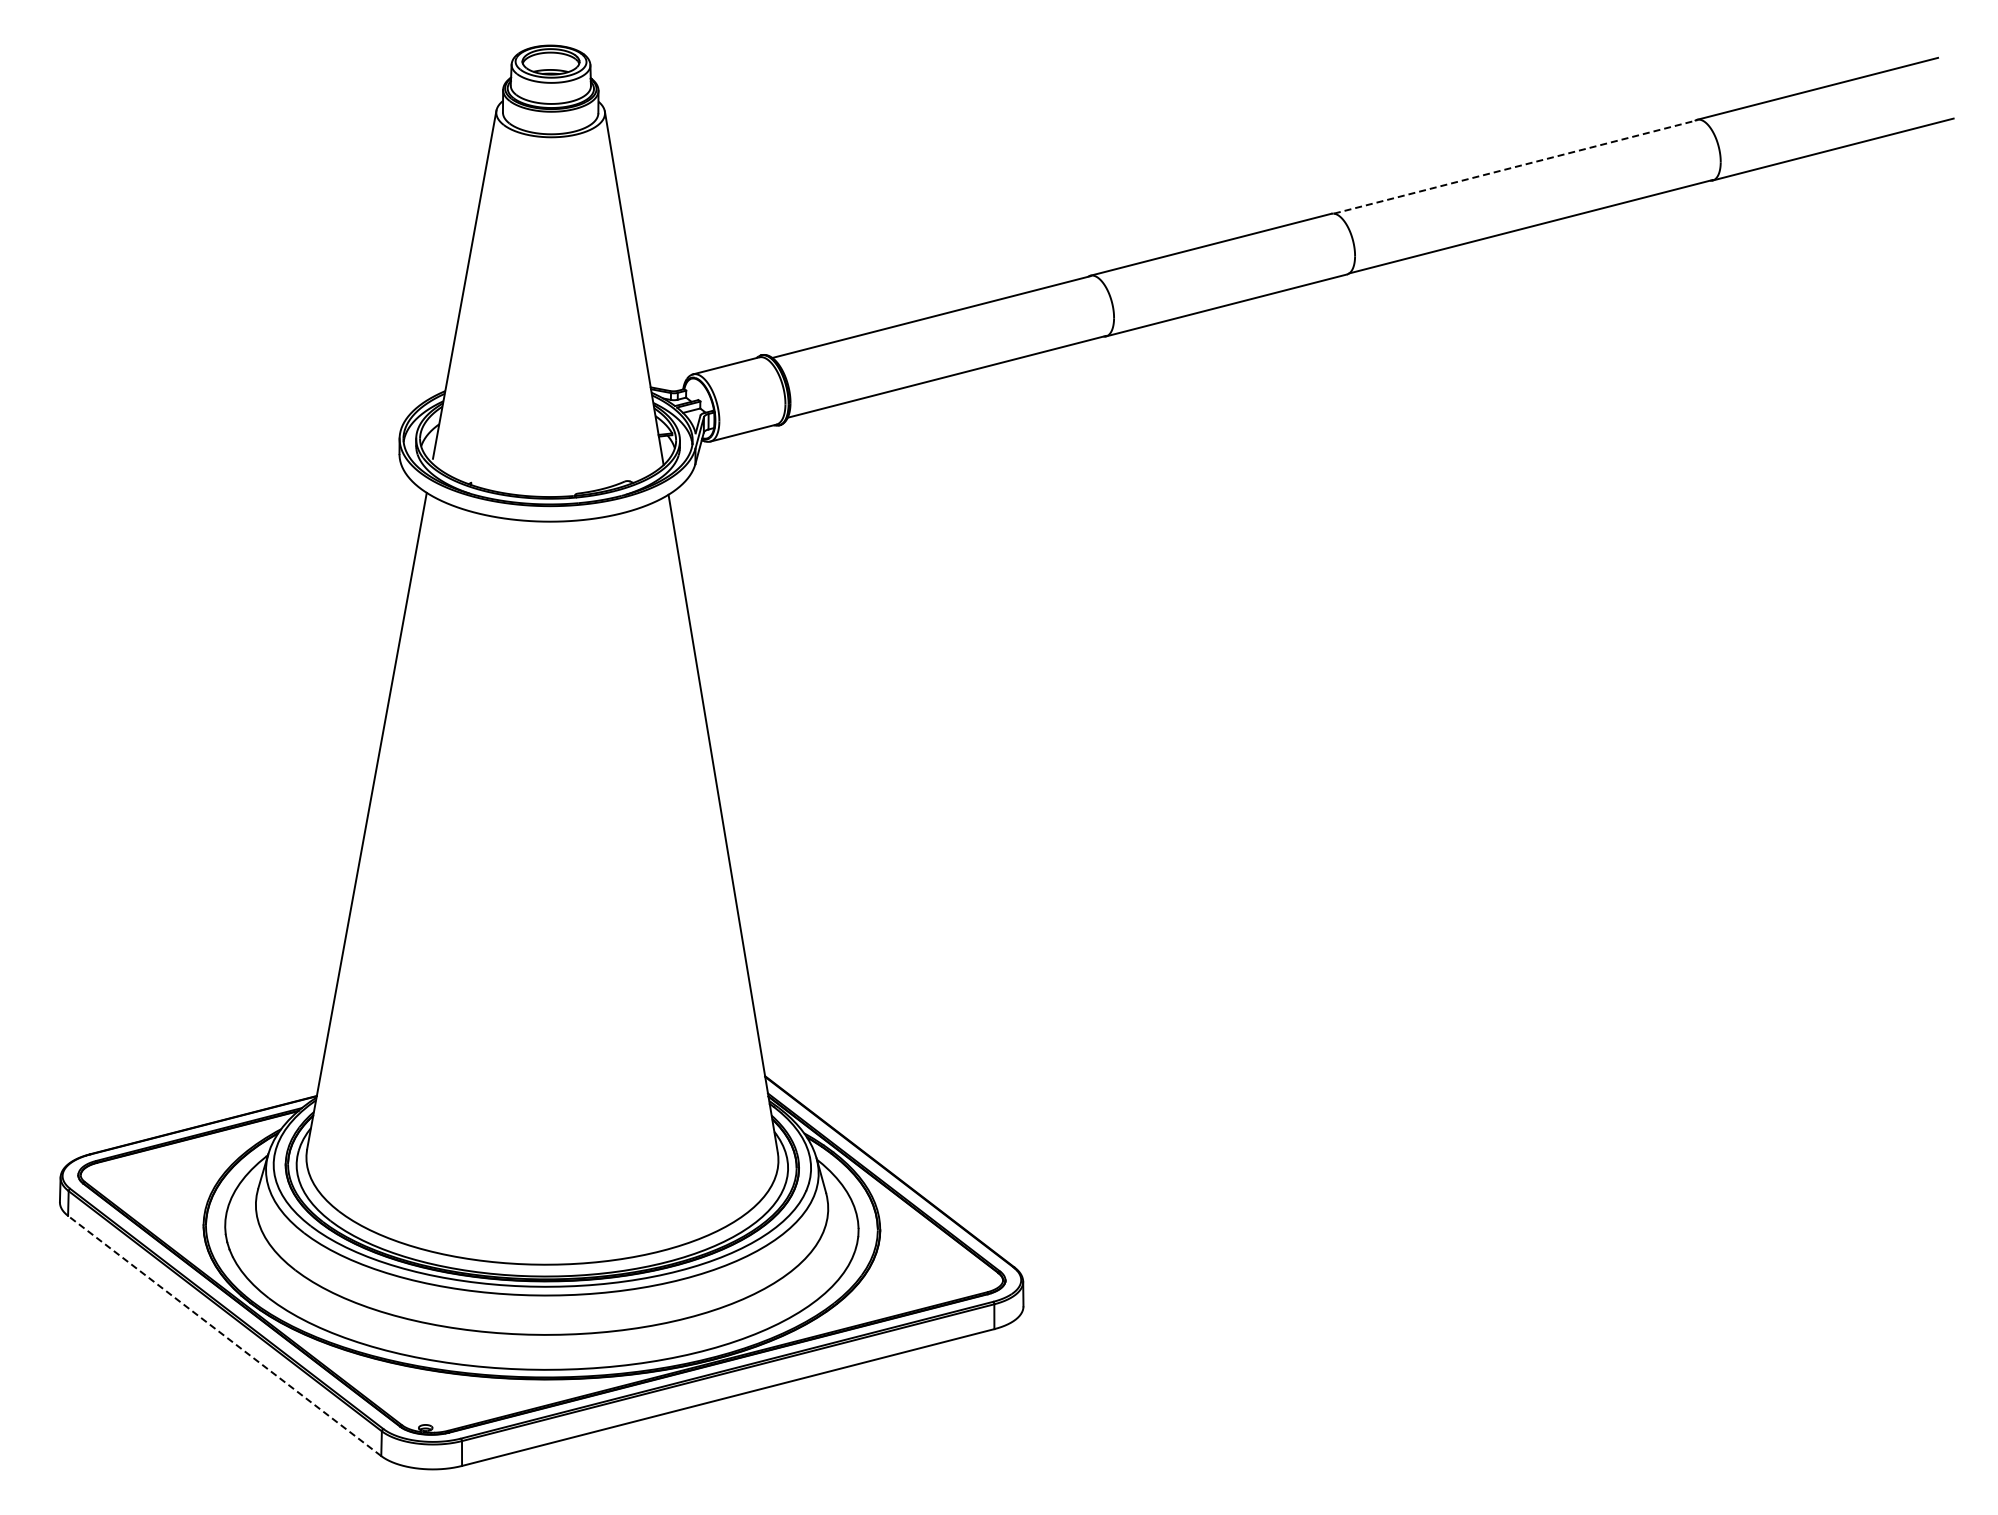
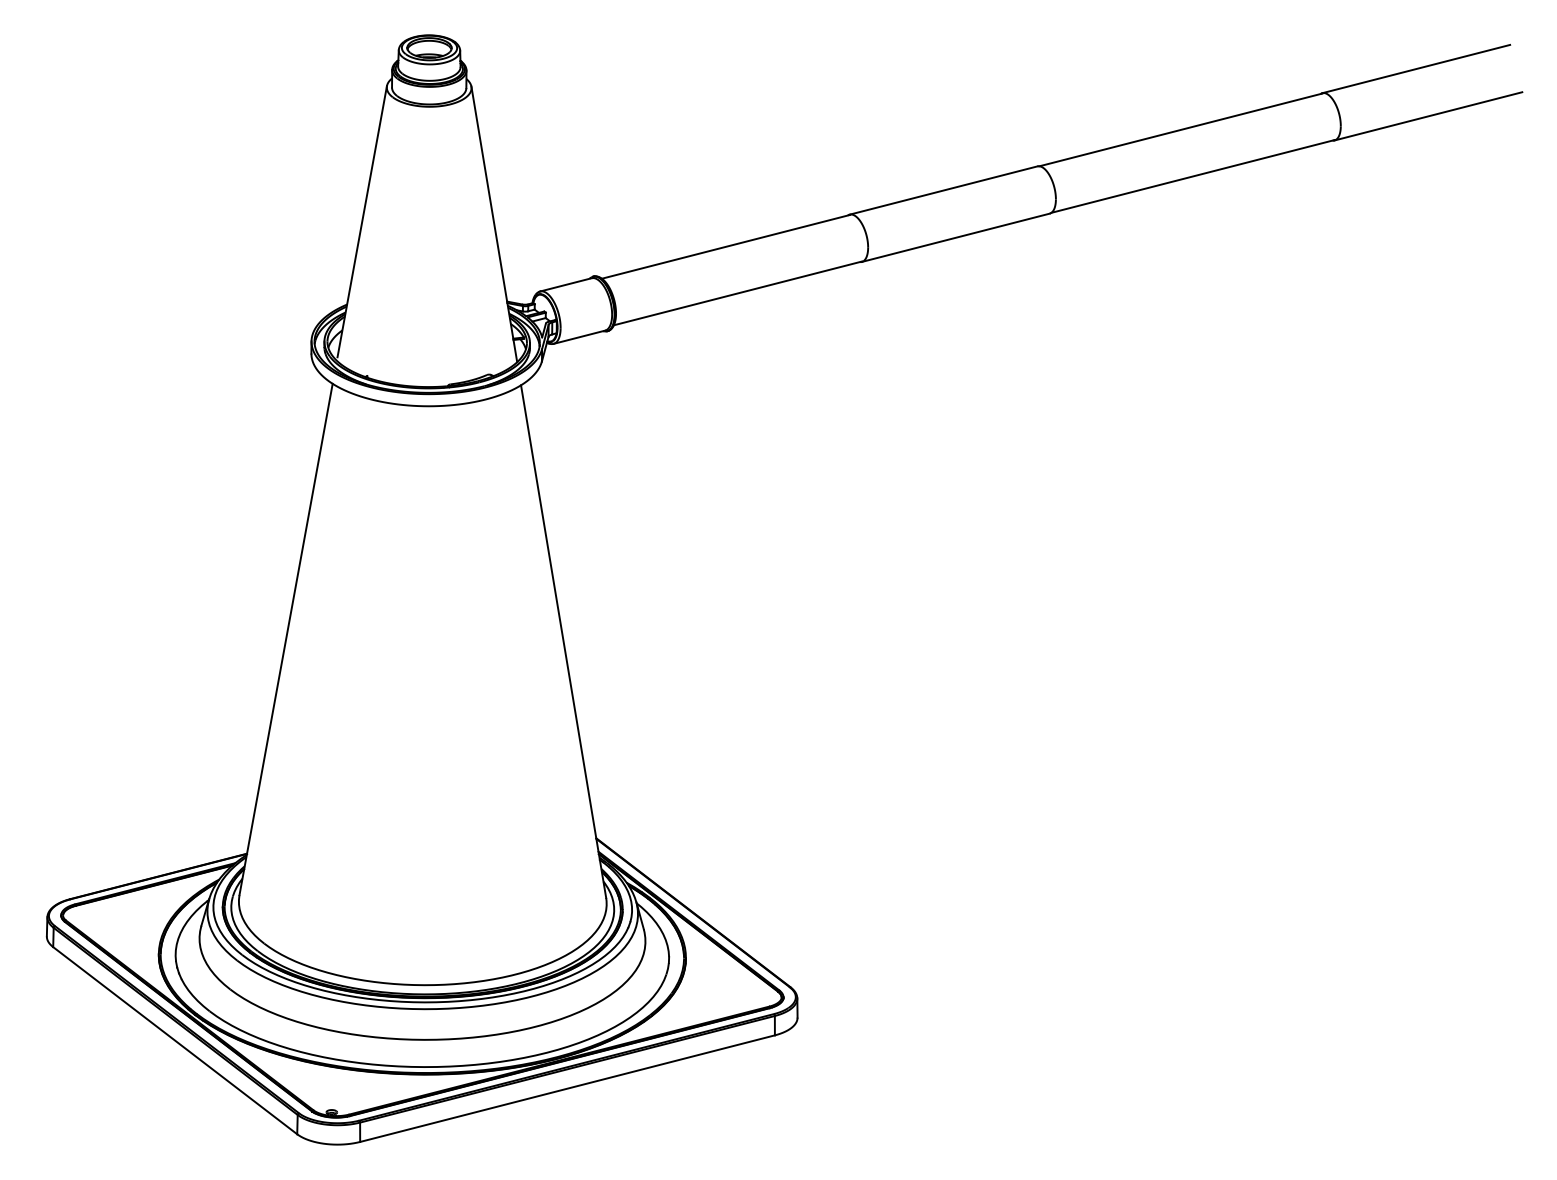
line: (1515, 166) -> (1180, 129), dashed -> solid
line: (224, 1335) -> (175, 1040), dashed -> solid

